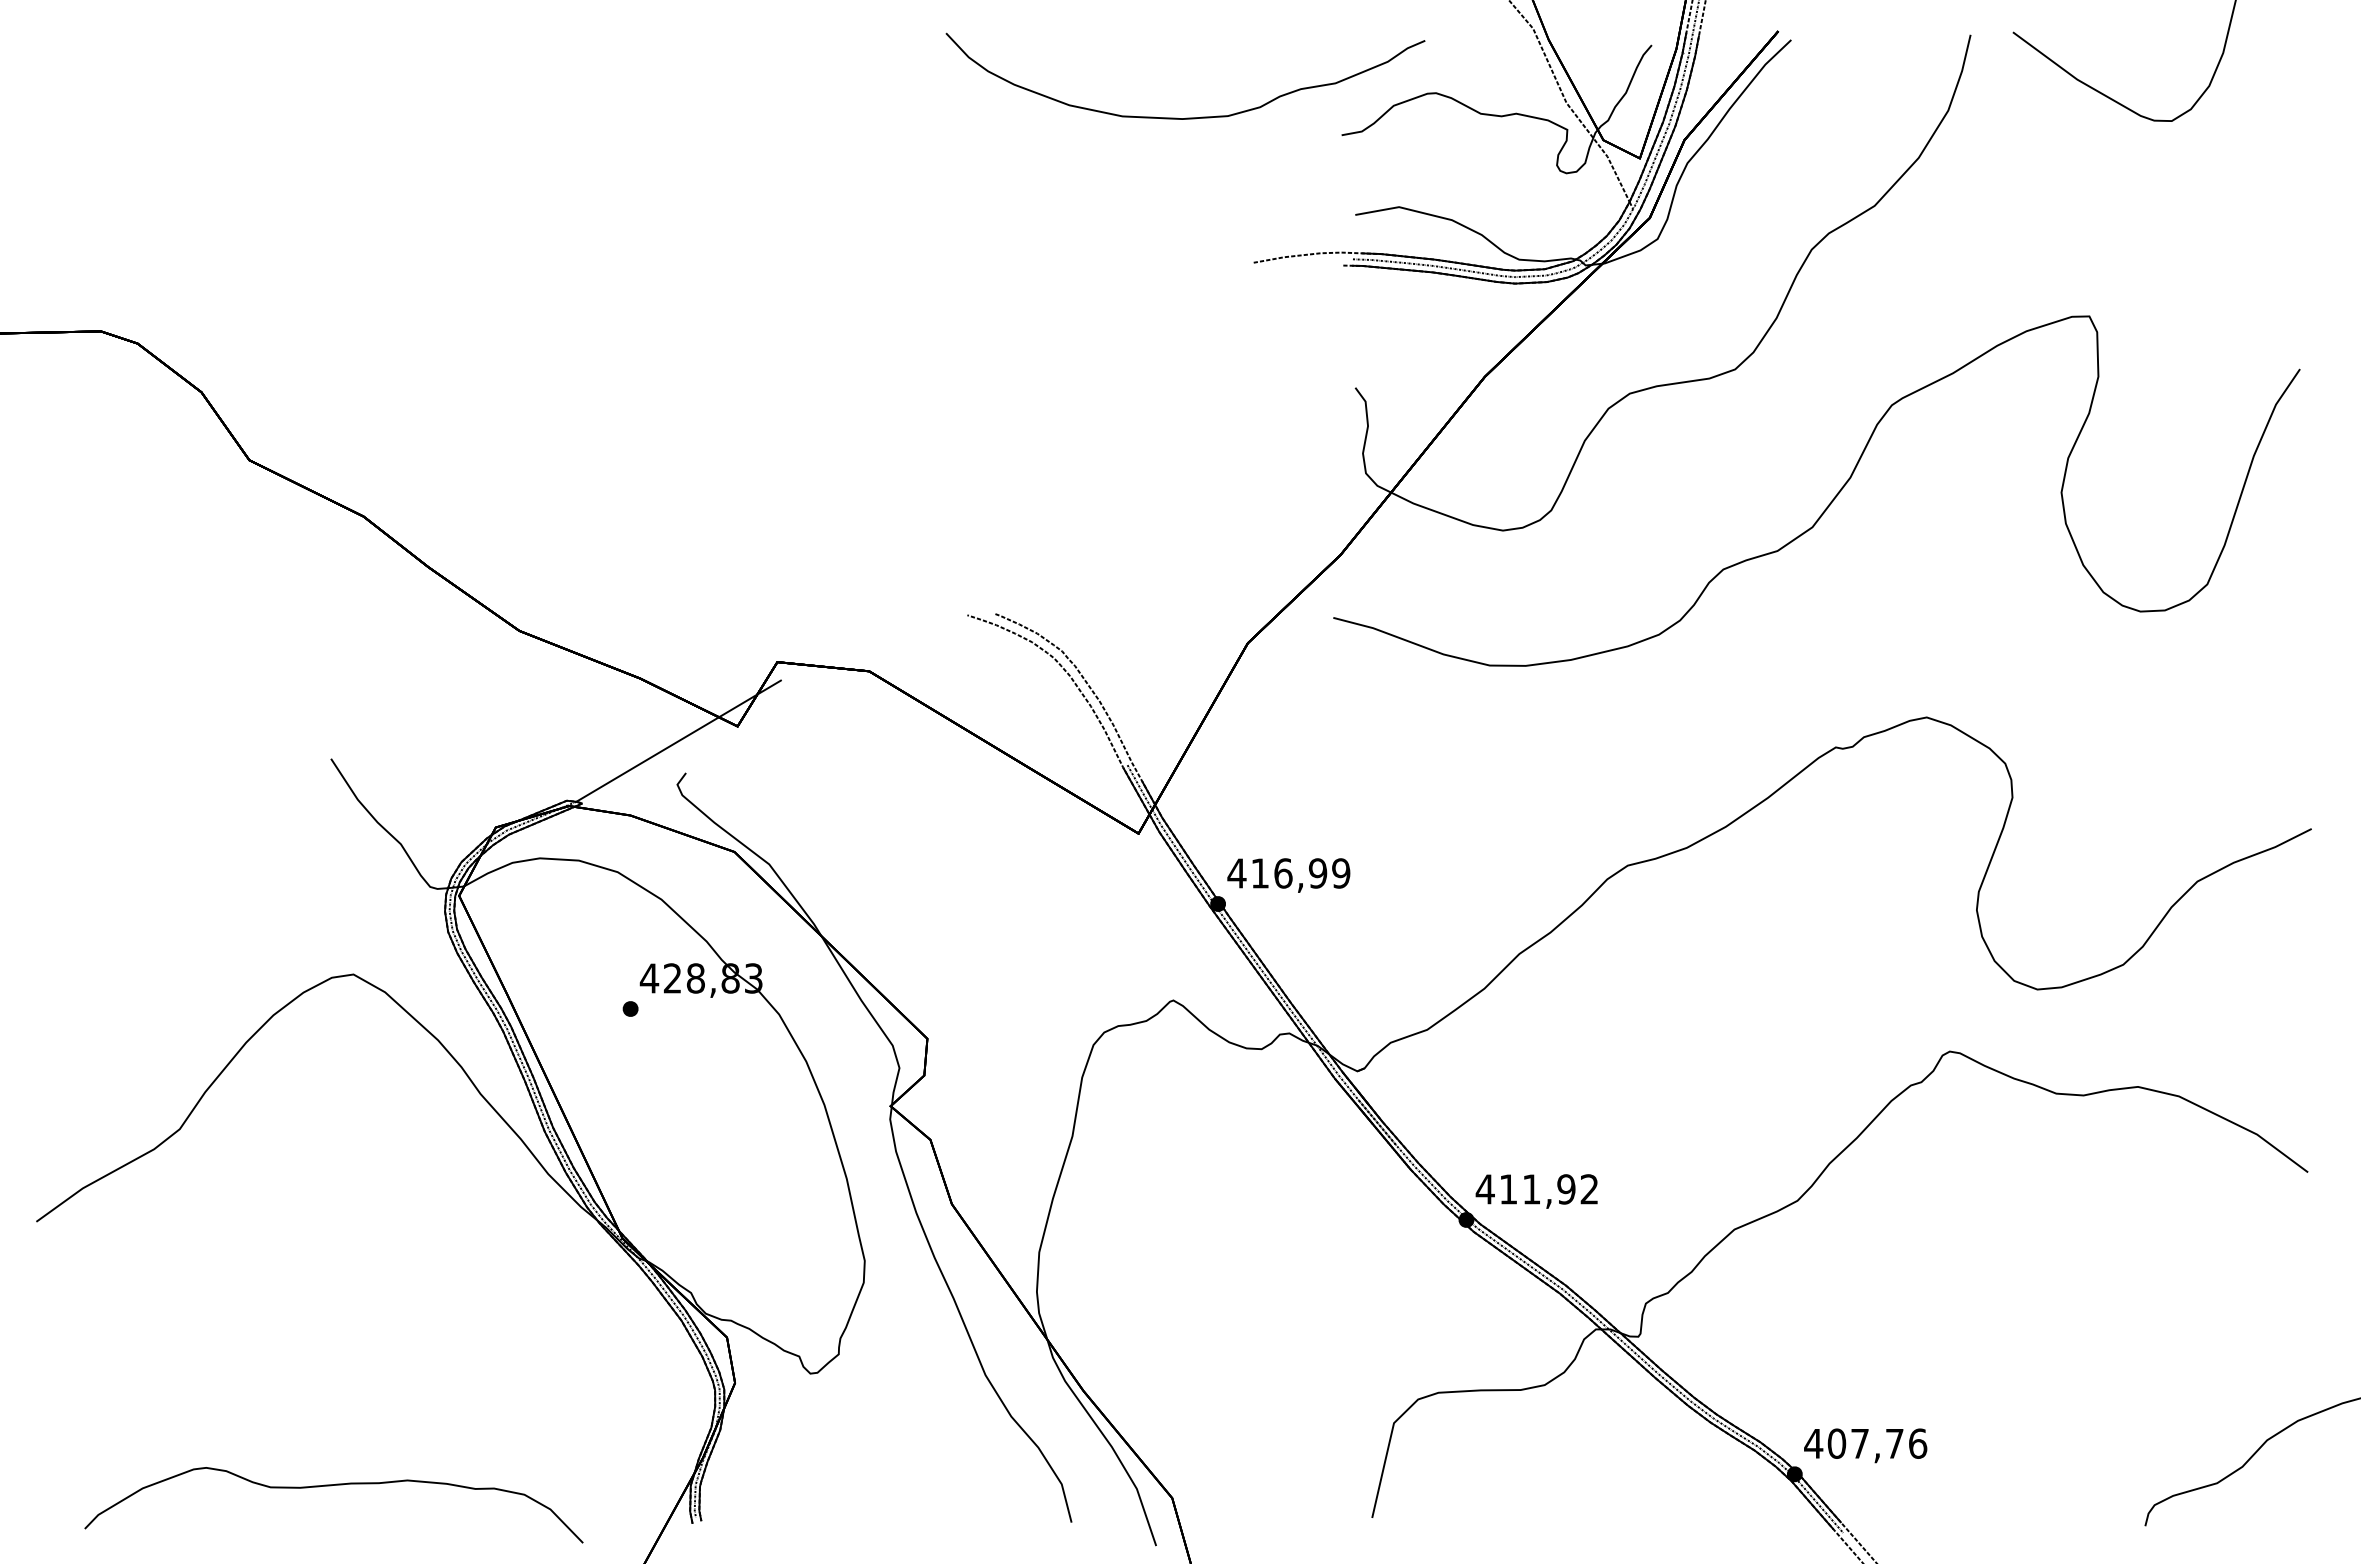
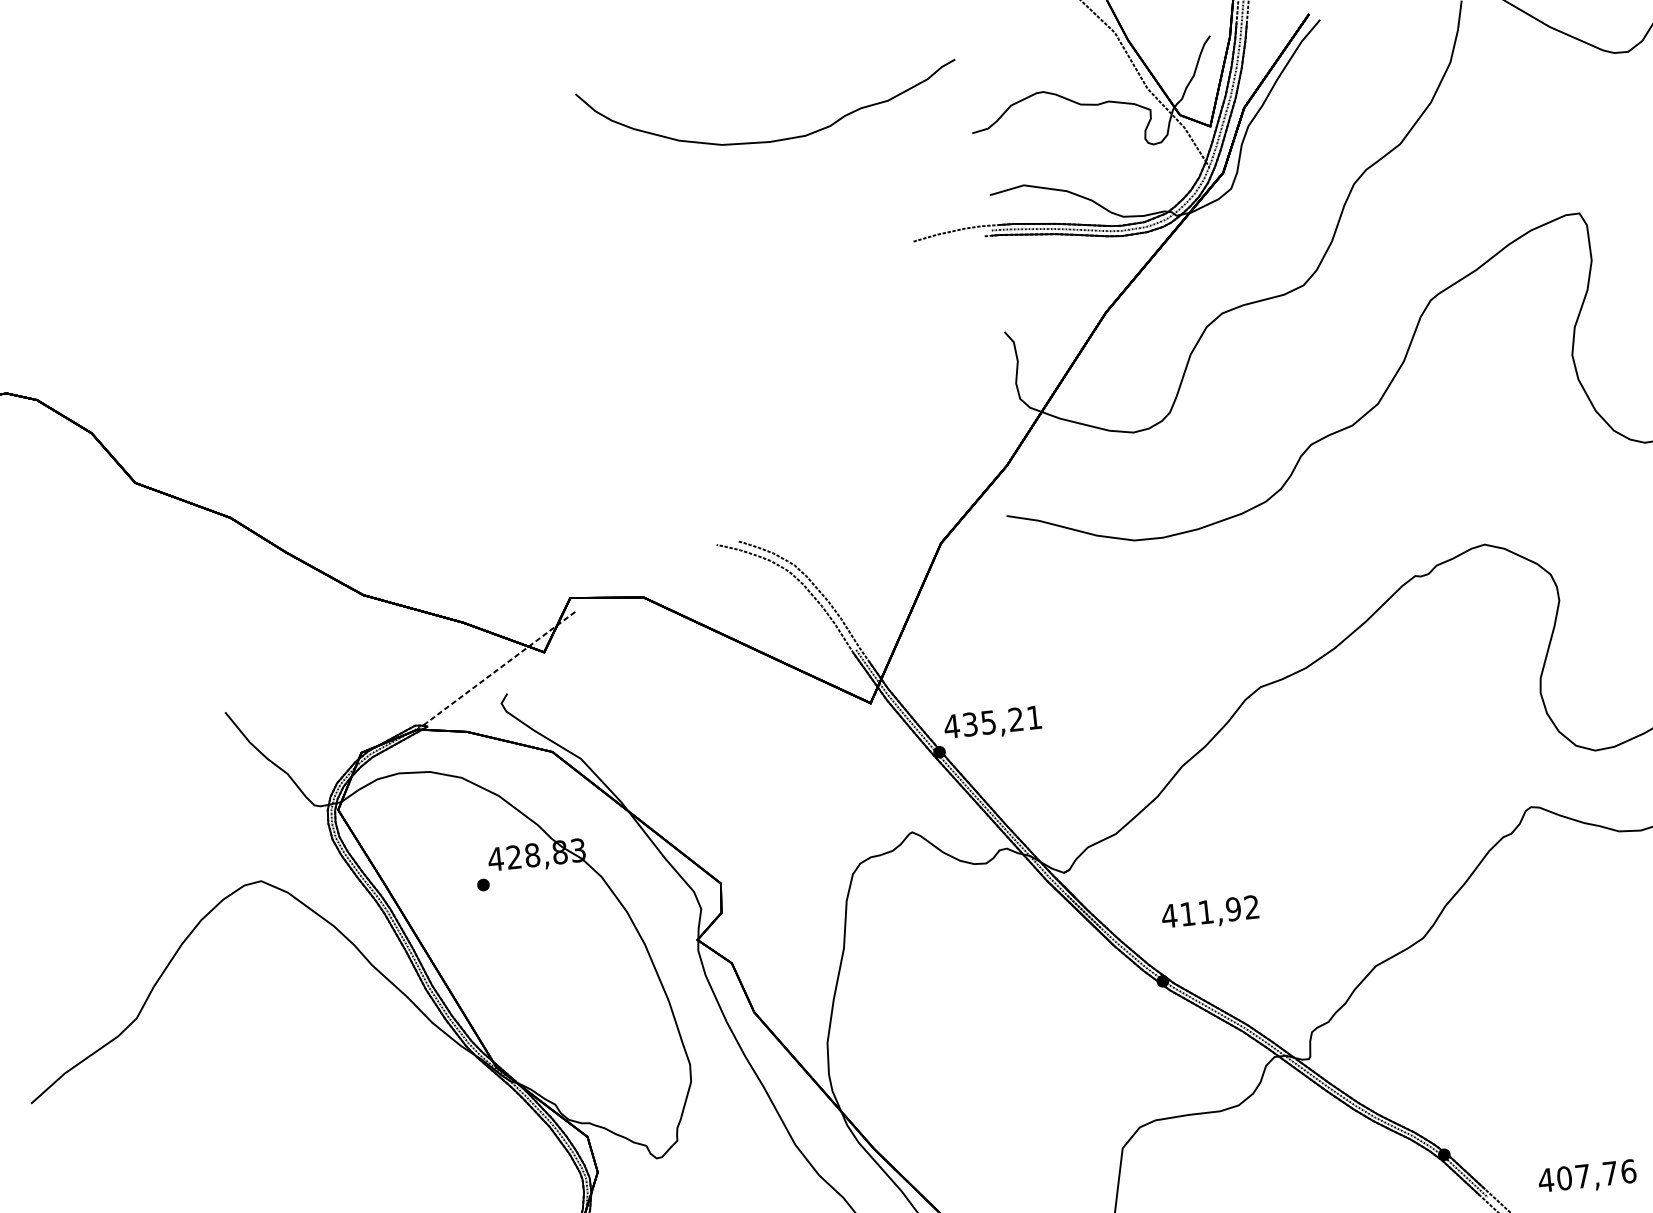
curve: (1186, 117) -> (772, 140), moved
line: (678, 741) -> (498, 669), solid -> dashed
text: (1300, 873) -> (1002, 721), 416,99 -> 435,21
text: (1536, 1191) -> (1210, 913), moved
text: (1865, 1445) -> (1587, 1177), moved

